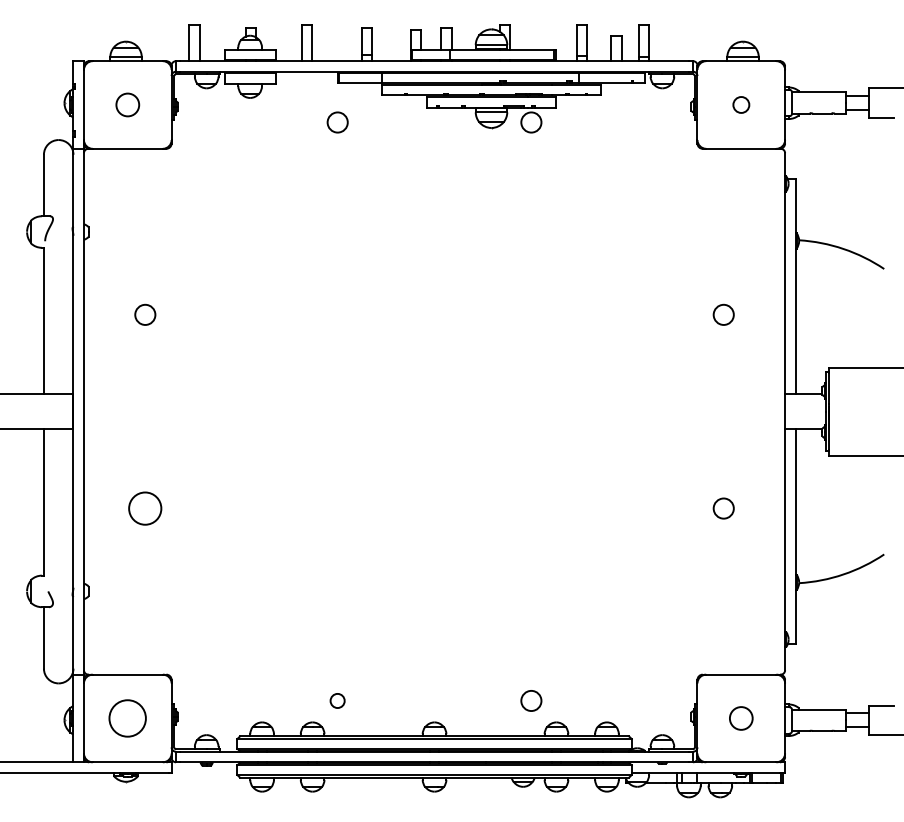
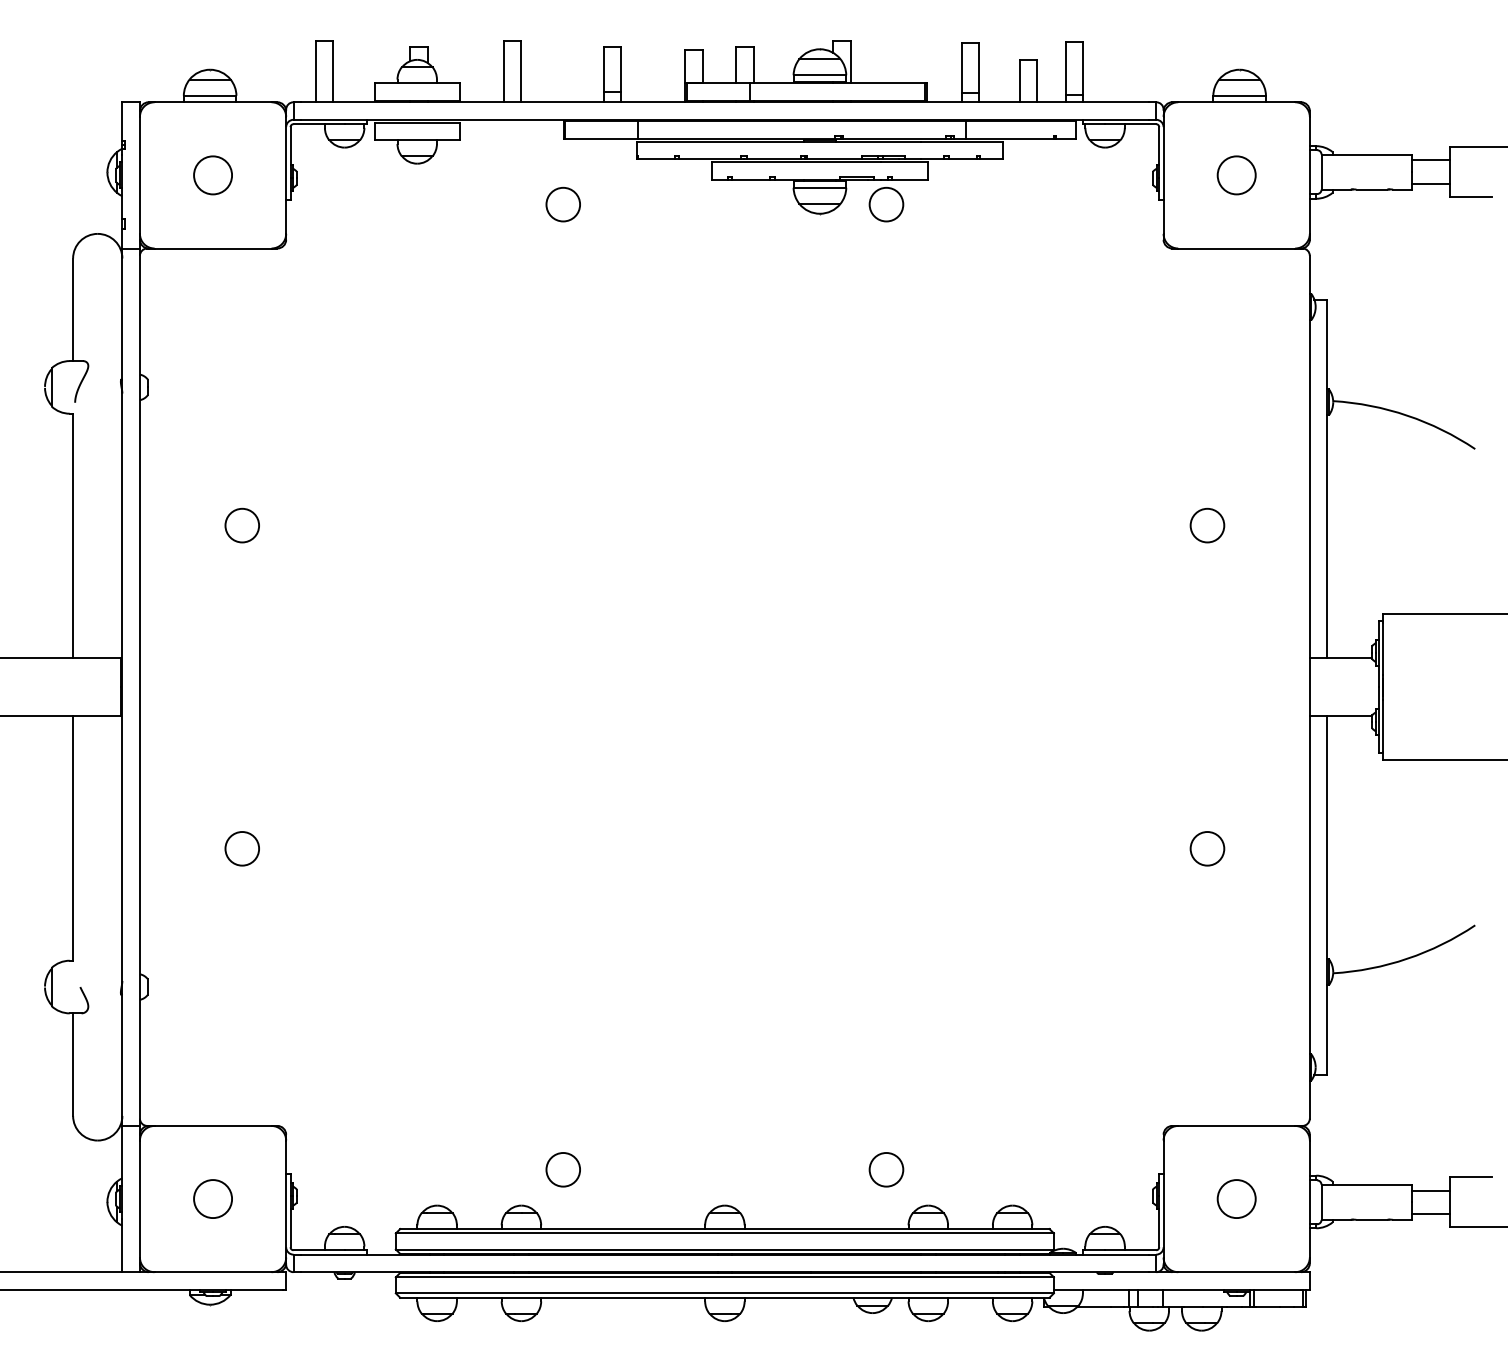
circle: (741, 104) -> (1237, 174), size x1.43
circle: (145, 508) -> (242, 848), size x0.62
circle: (337, 700) -> (562, 1169), size x1.43
circle: (127, 718) -> (212, 1199), size x0.62

